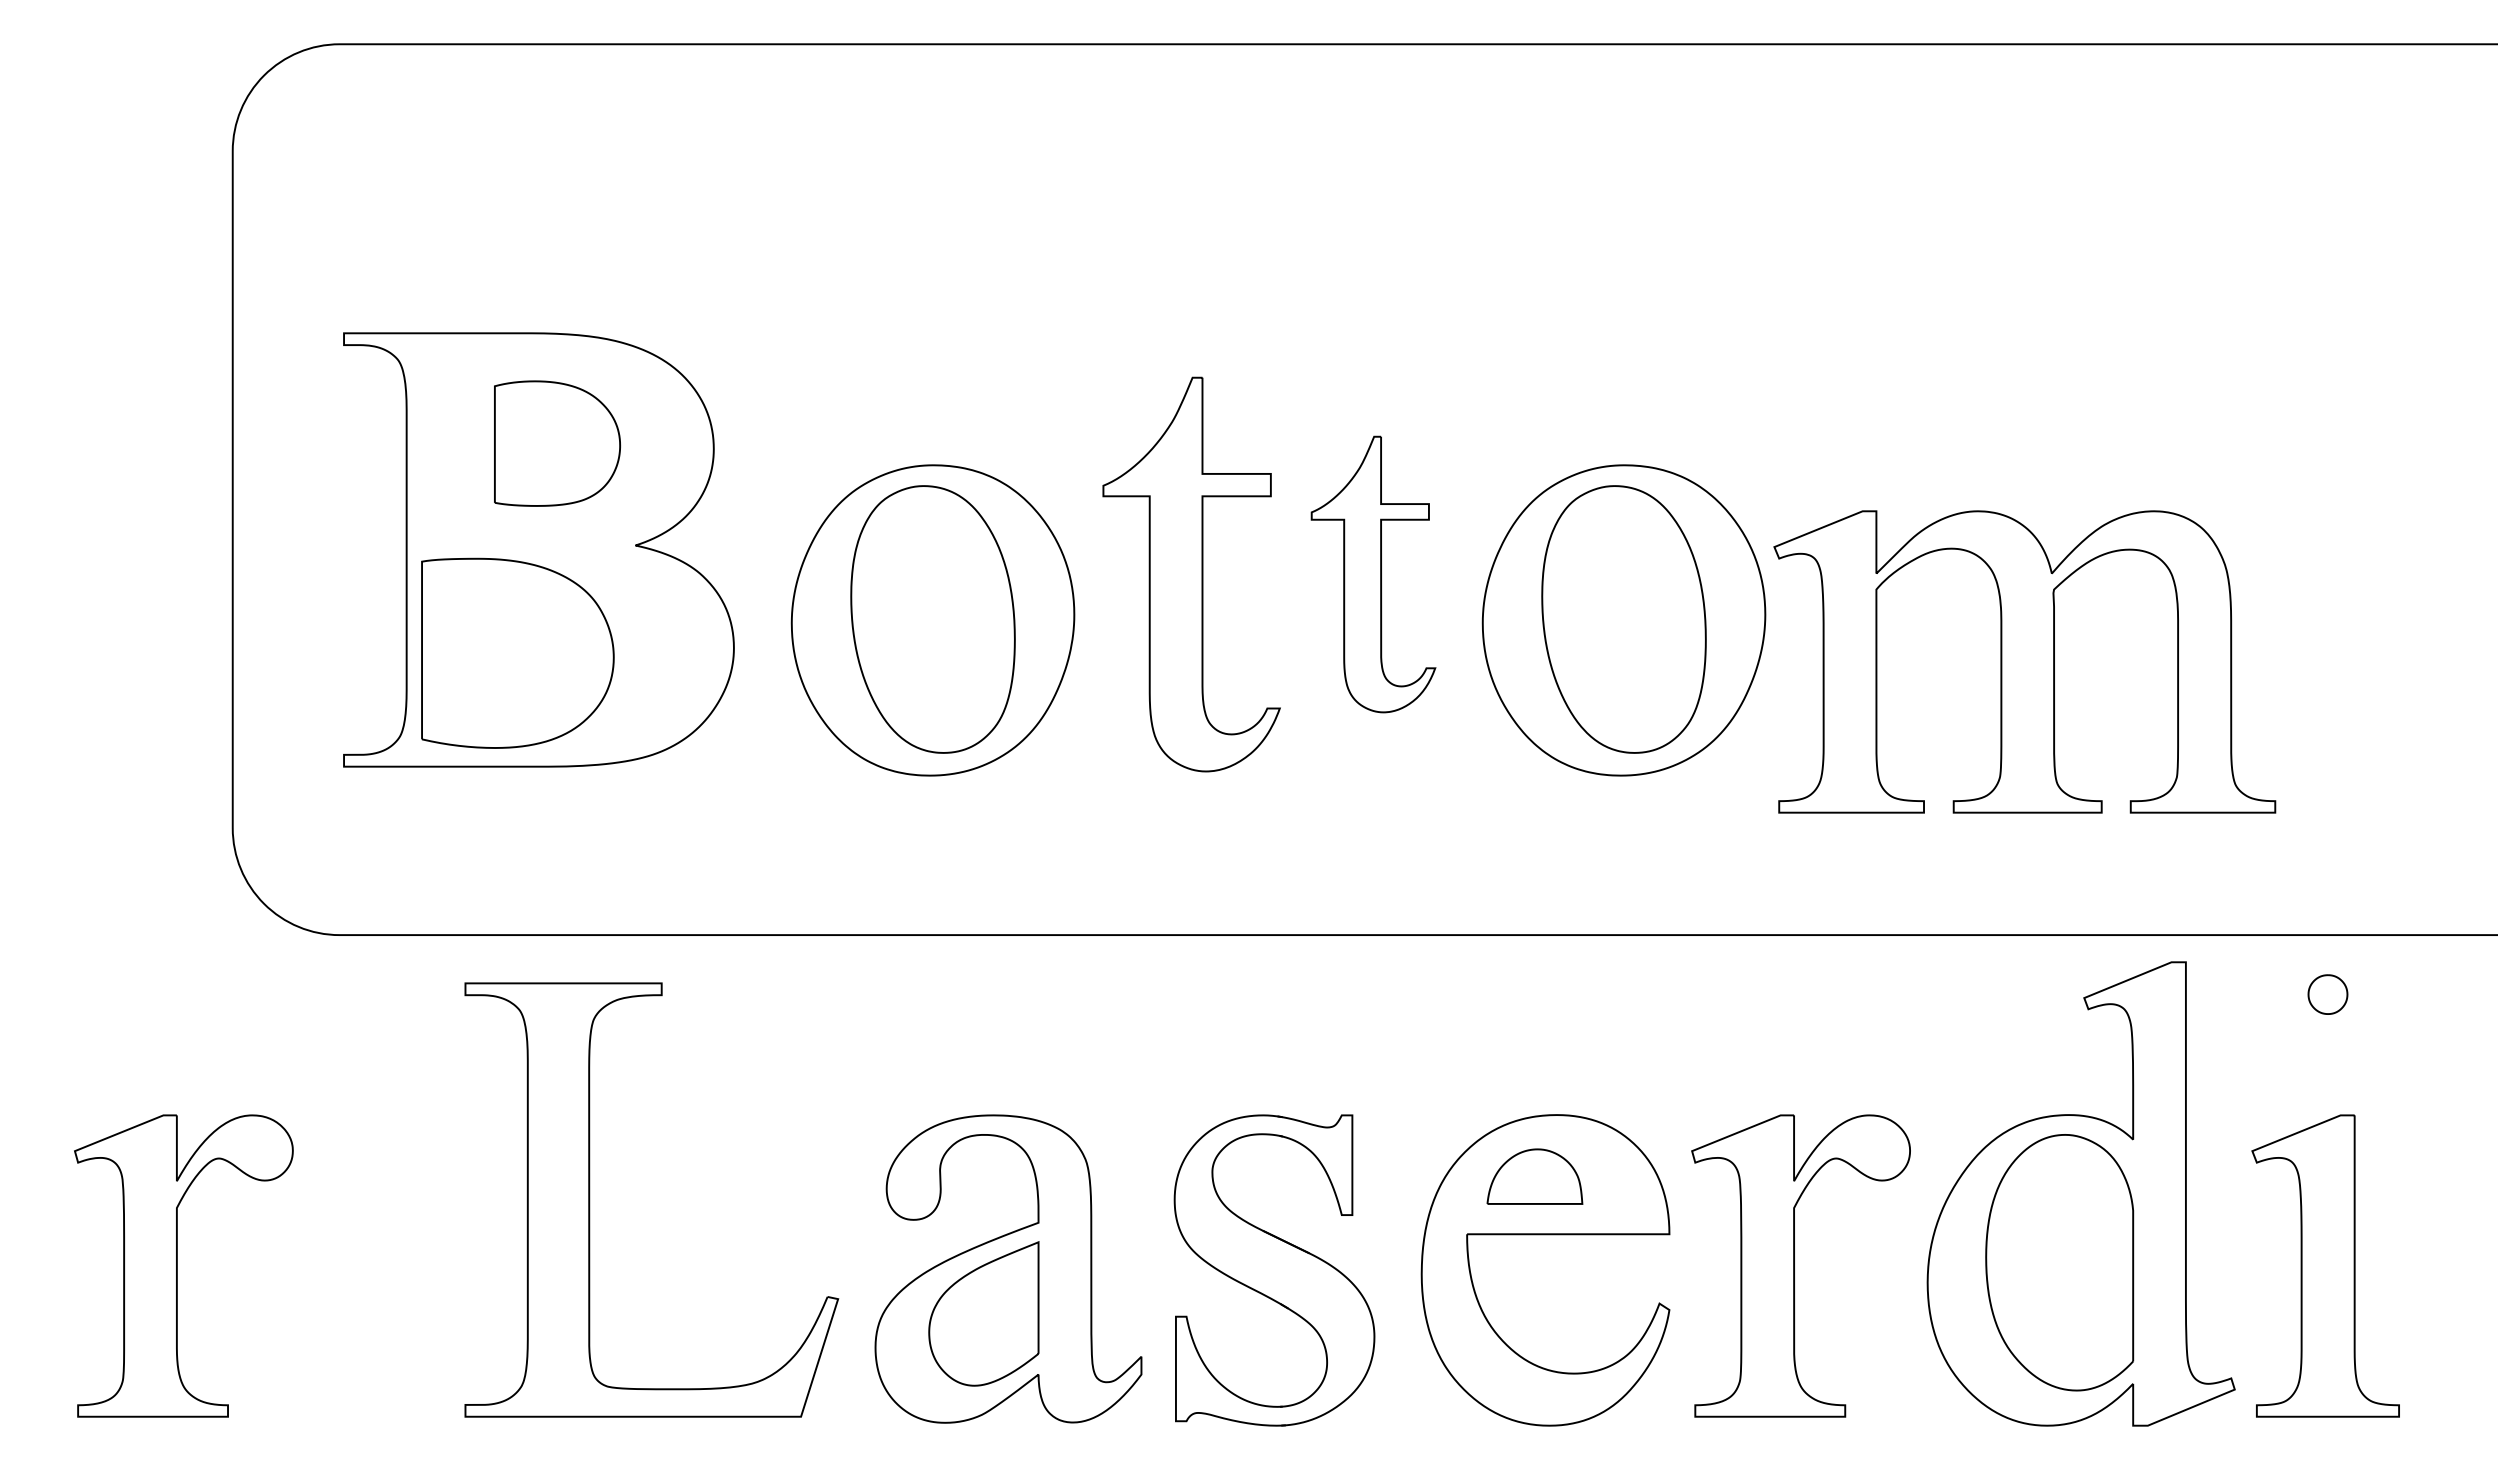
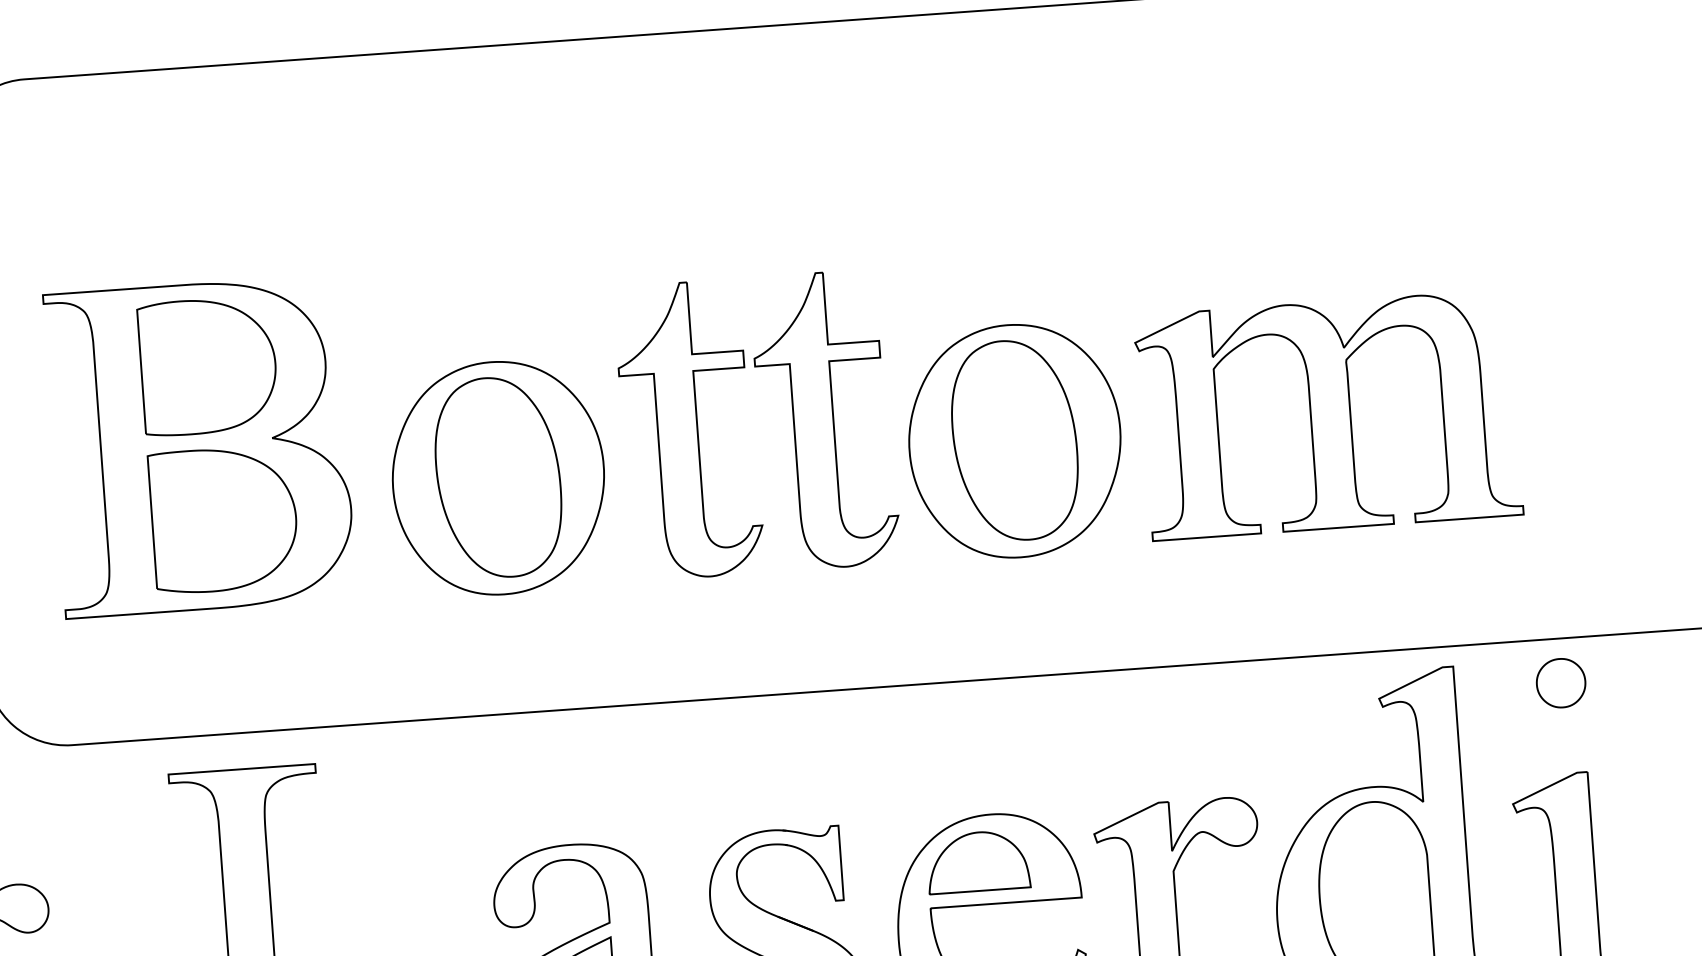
part: (557, 443) -> (208, 366), size x1.43
part: (1373, 574) -> (825, 420), size x1.43
part: (517, 652) -> (223, 518), moved
part: (2024, 661) -> (1328, 415), moved
part: (2327, 994) -> (1560, 683), size x1.67
part: (1534, 1176) -> (977, 861), size x1.43

